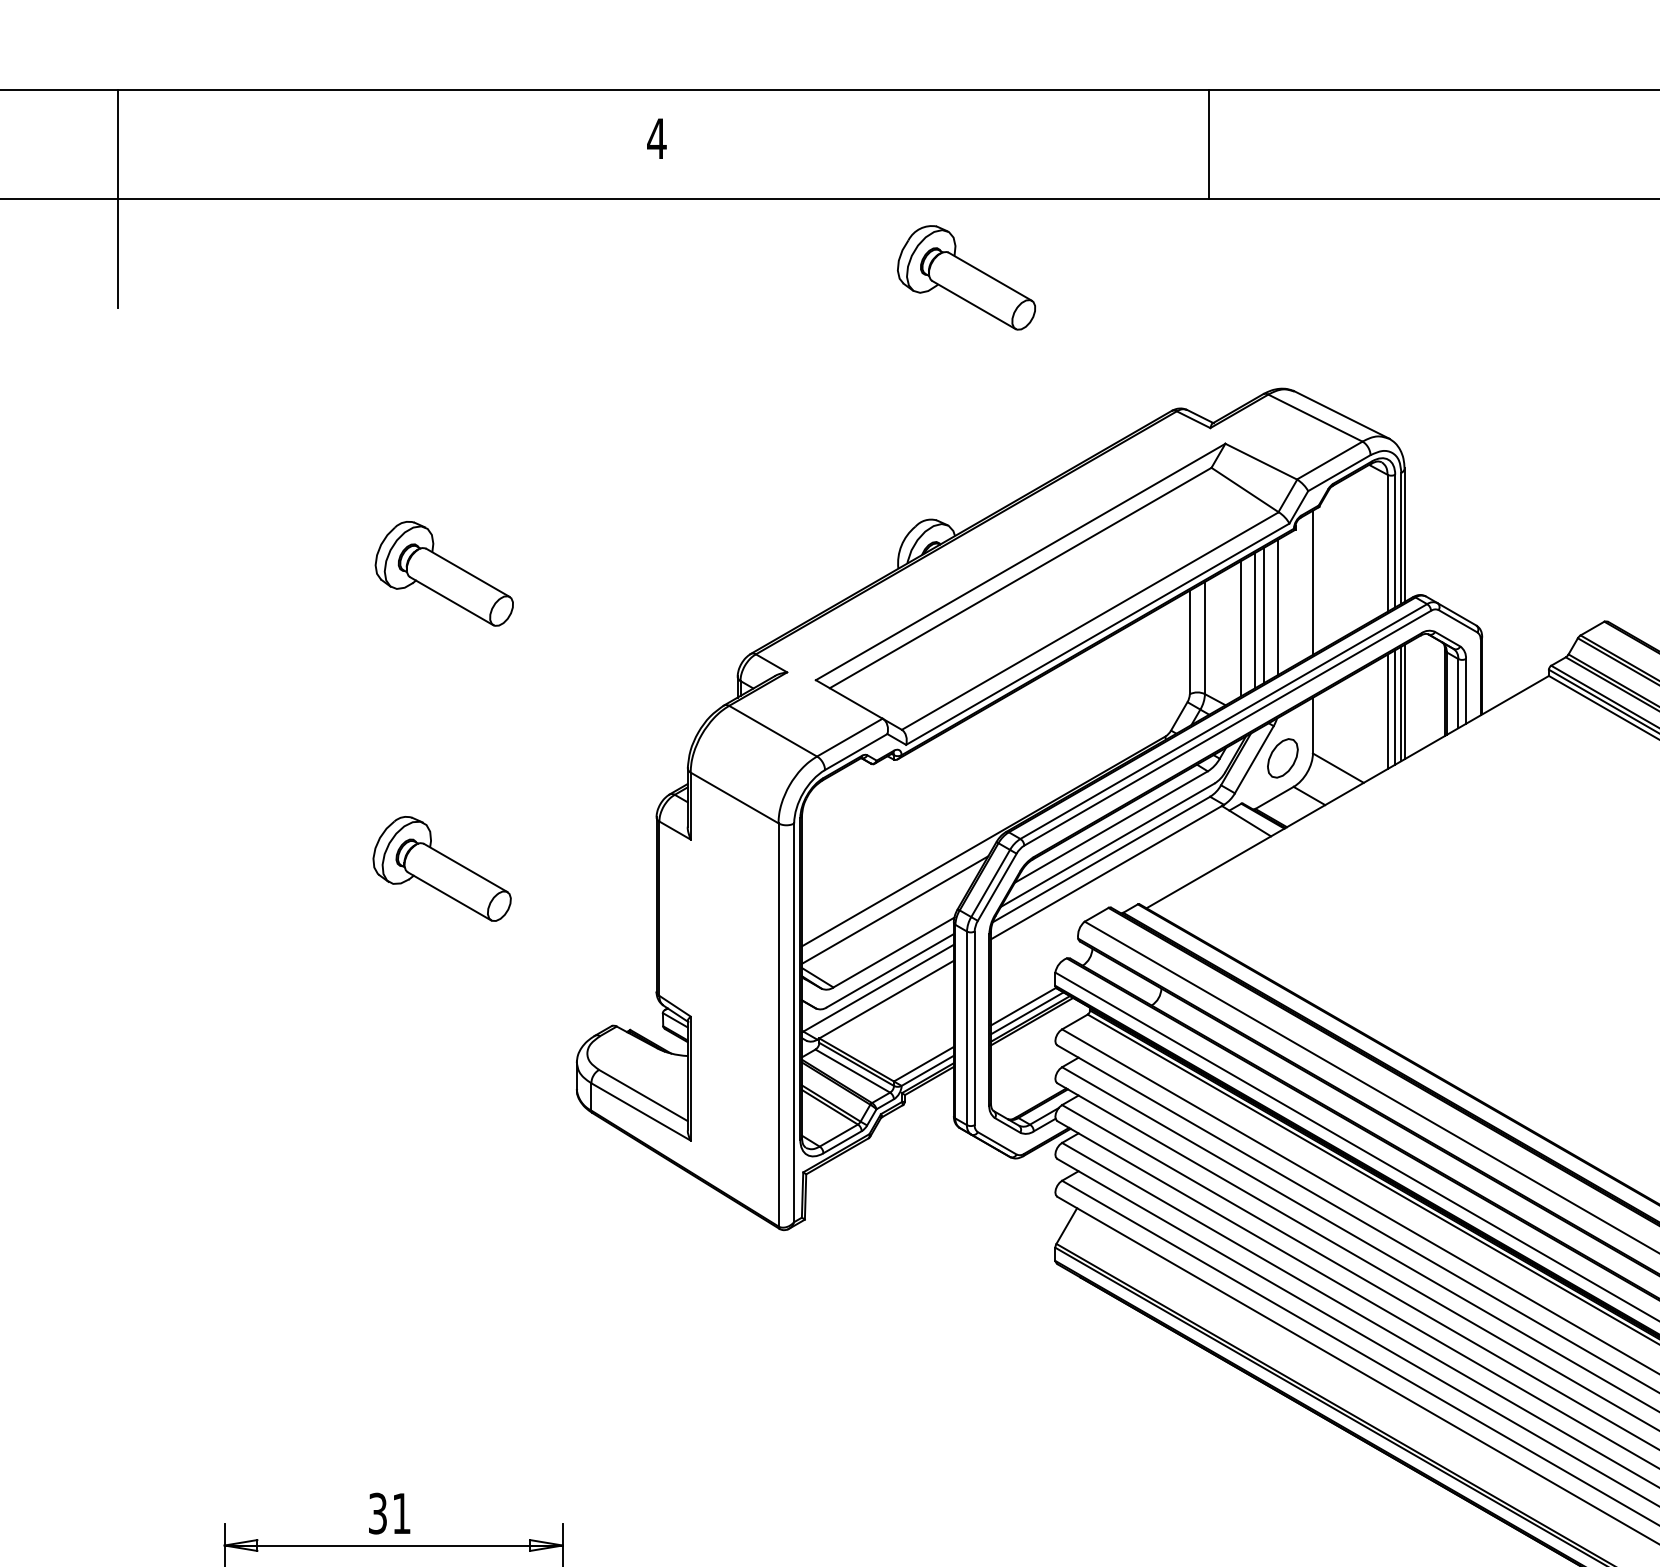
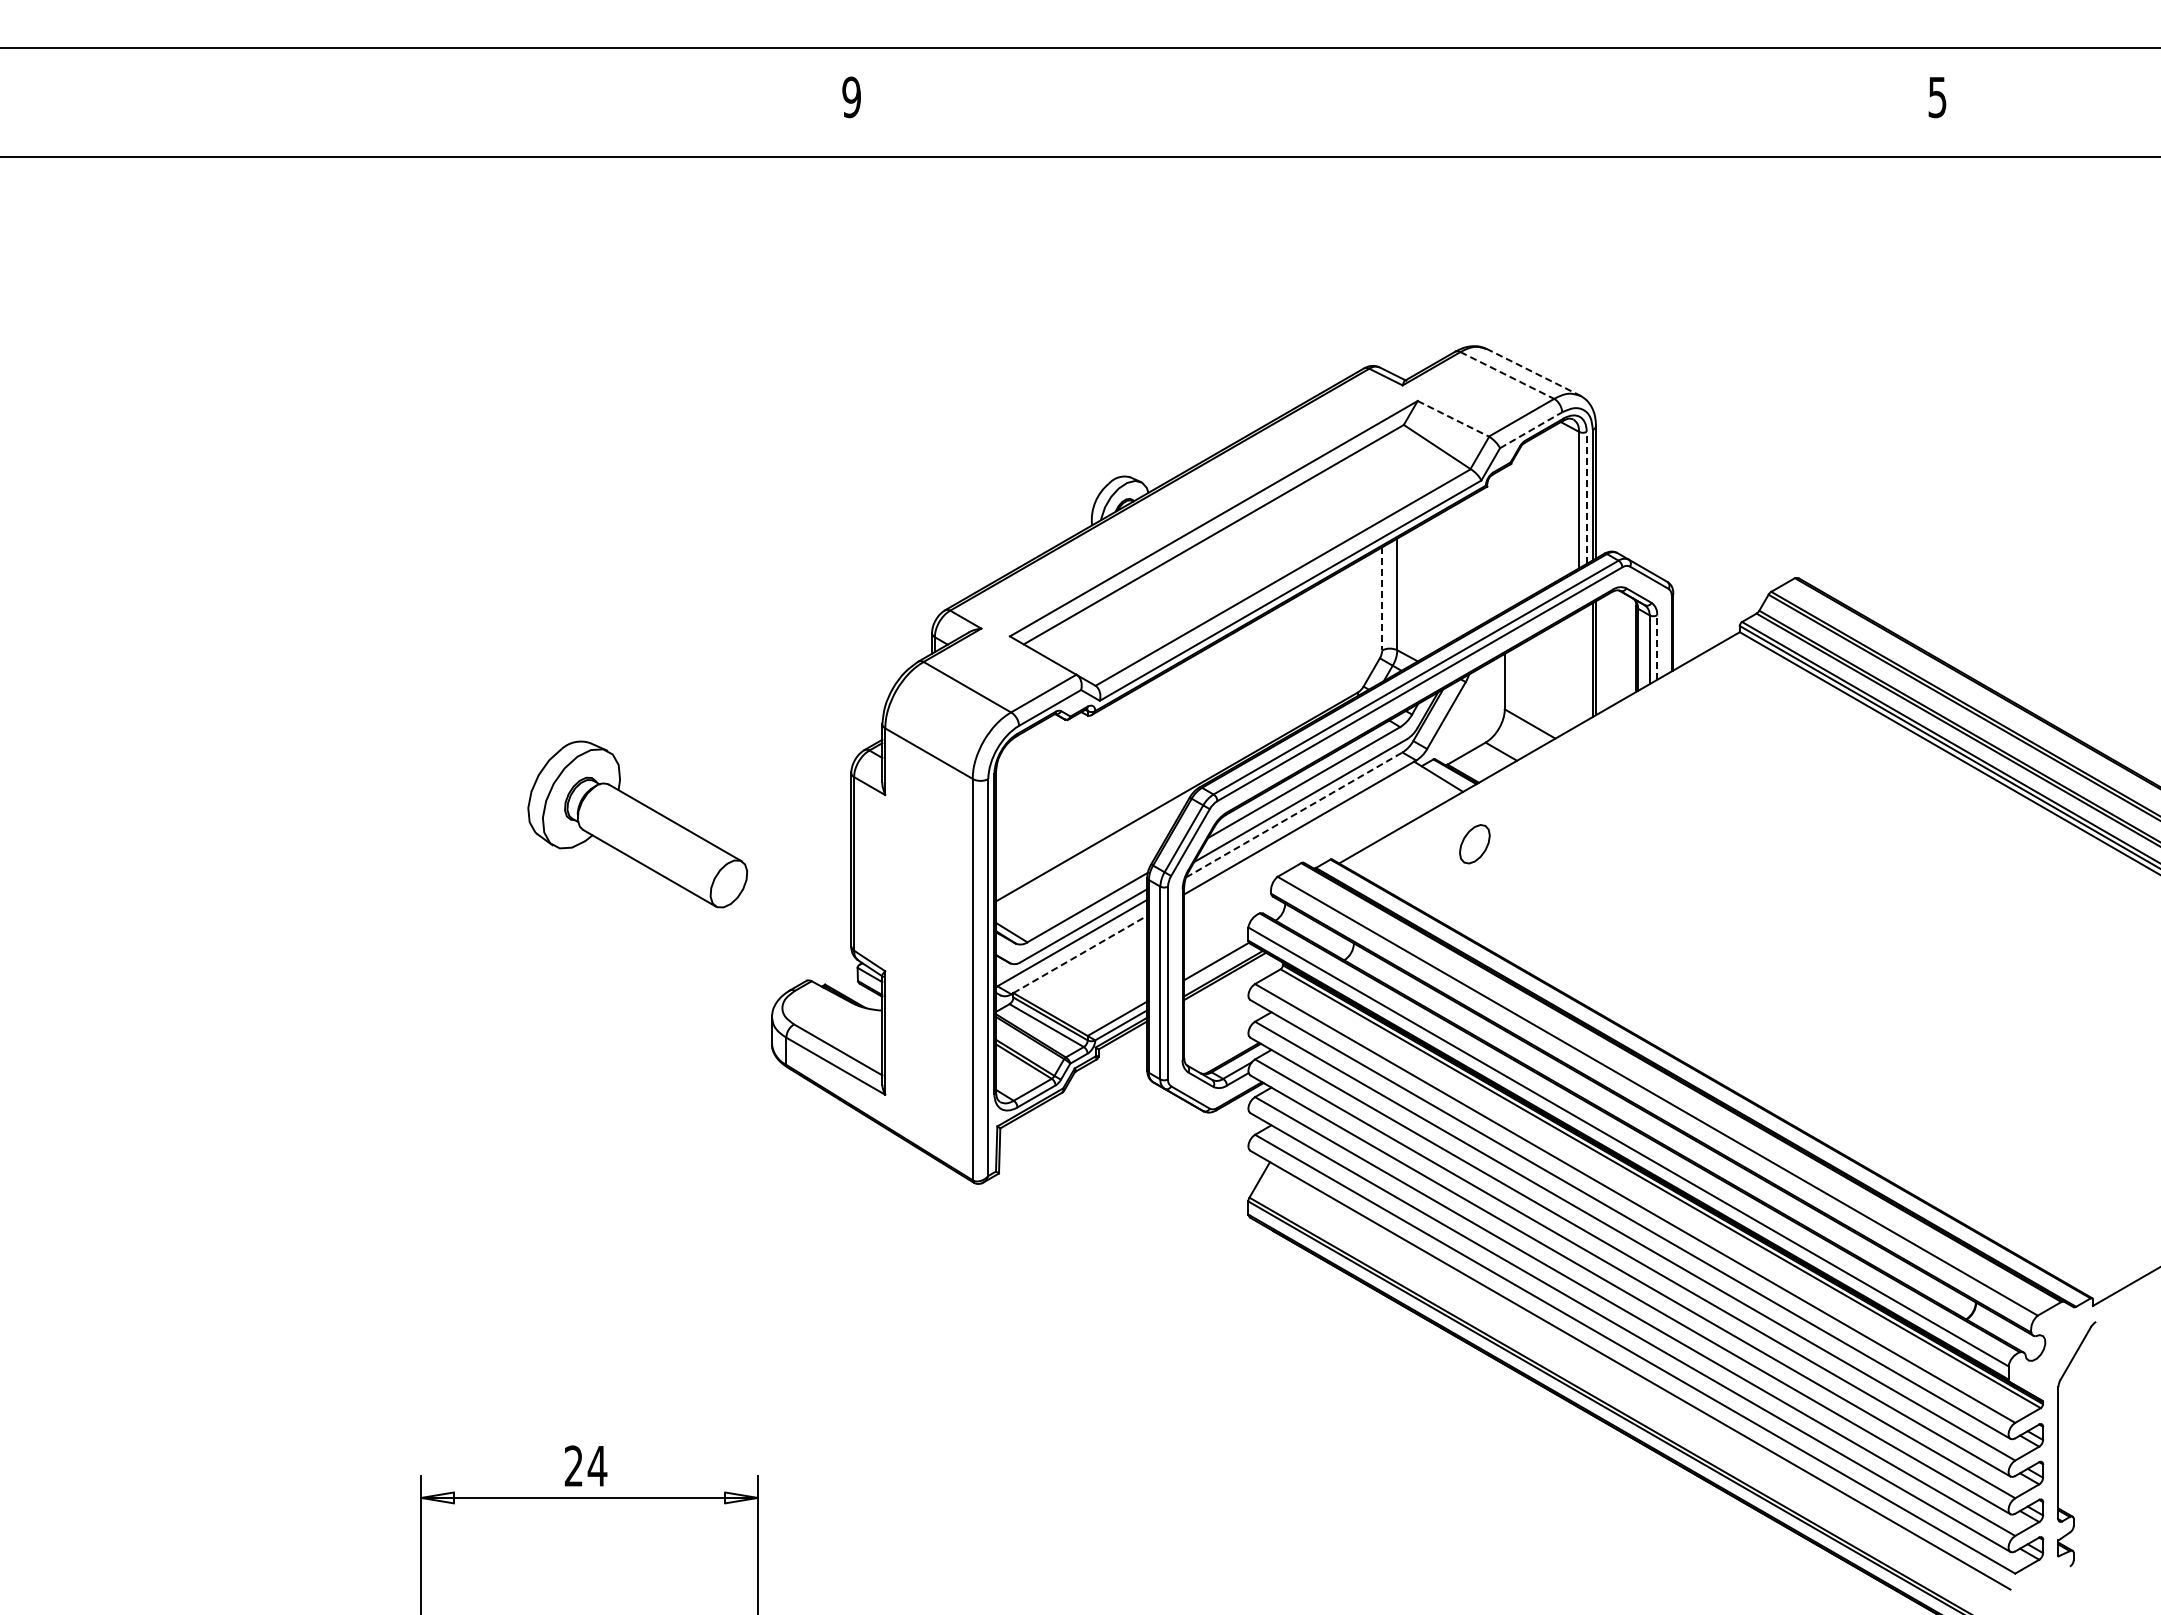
text: (656, 138) -> (851, 97), 4 -> 9
line: (1208, 143) -> (1400, 102), removed
line: (118, 198) -> (315, 156), removed
part: (966, 277) -> (1159, 235), removed
line: (1340, 415) -> (1532, 372), solid -> dashed
line: (1315, 418) -> (1507, 375), solid -> dashed
line: (1261, 461) -> (1453, 418), solid -> dashed
line: (1339, 473) -> (1531, 430), solid -> dashed
line: (1394, 540) -> (1586, 497), solid -> dashed
part: (443, 573) -> (639, 530), removed
line: (1312, 582) -> (1504, 539), removed
line: (1278, 606) -> (1470, 563), removed
line: (1264, 615) -> (1456, 571), removed
line: (1255, 620) -> (1447, 576), removed
line: (1241, 628) -> (1433, 584), removed
line: (1190, 642) -> (1382, 598), solid -> dashed
line: (1466, 691) -> (1657, 647), solid -> dashed
line: (1394, 707) -> (1586, 663), removed
line: (1387, 711) -> (1579, 667), removed
part: (1282, 758) -> (1474, 844), moved
line: (1101, 859) -> (1294, 814), solid -> dashed
part: (441, 868) -> (637, 823), size x1.6
line: (894, 909) -> (1088, 864), removed
line: (886, 999) -> (1080, 954), solid -> dashed
line: (1027, 1013) -> (1220, 968), removed
text: (389, 1512) -> (585, 1465), 31 -> 24

